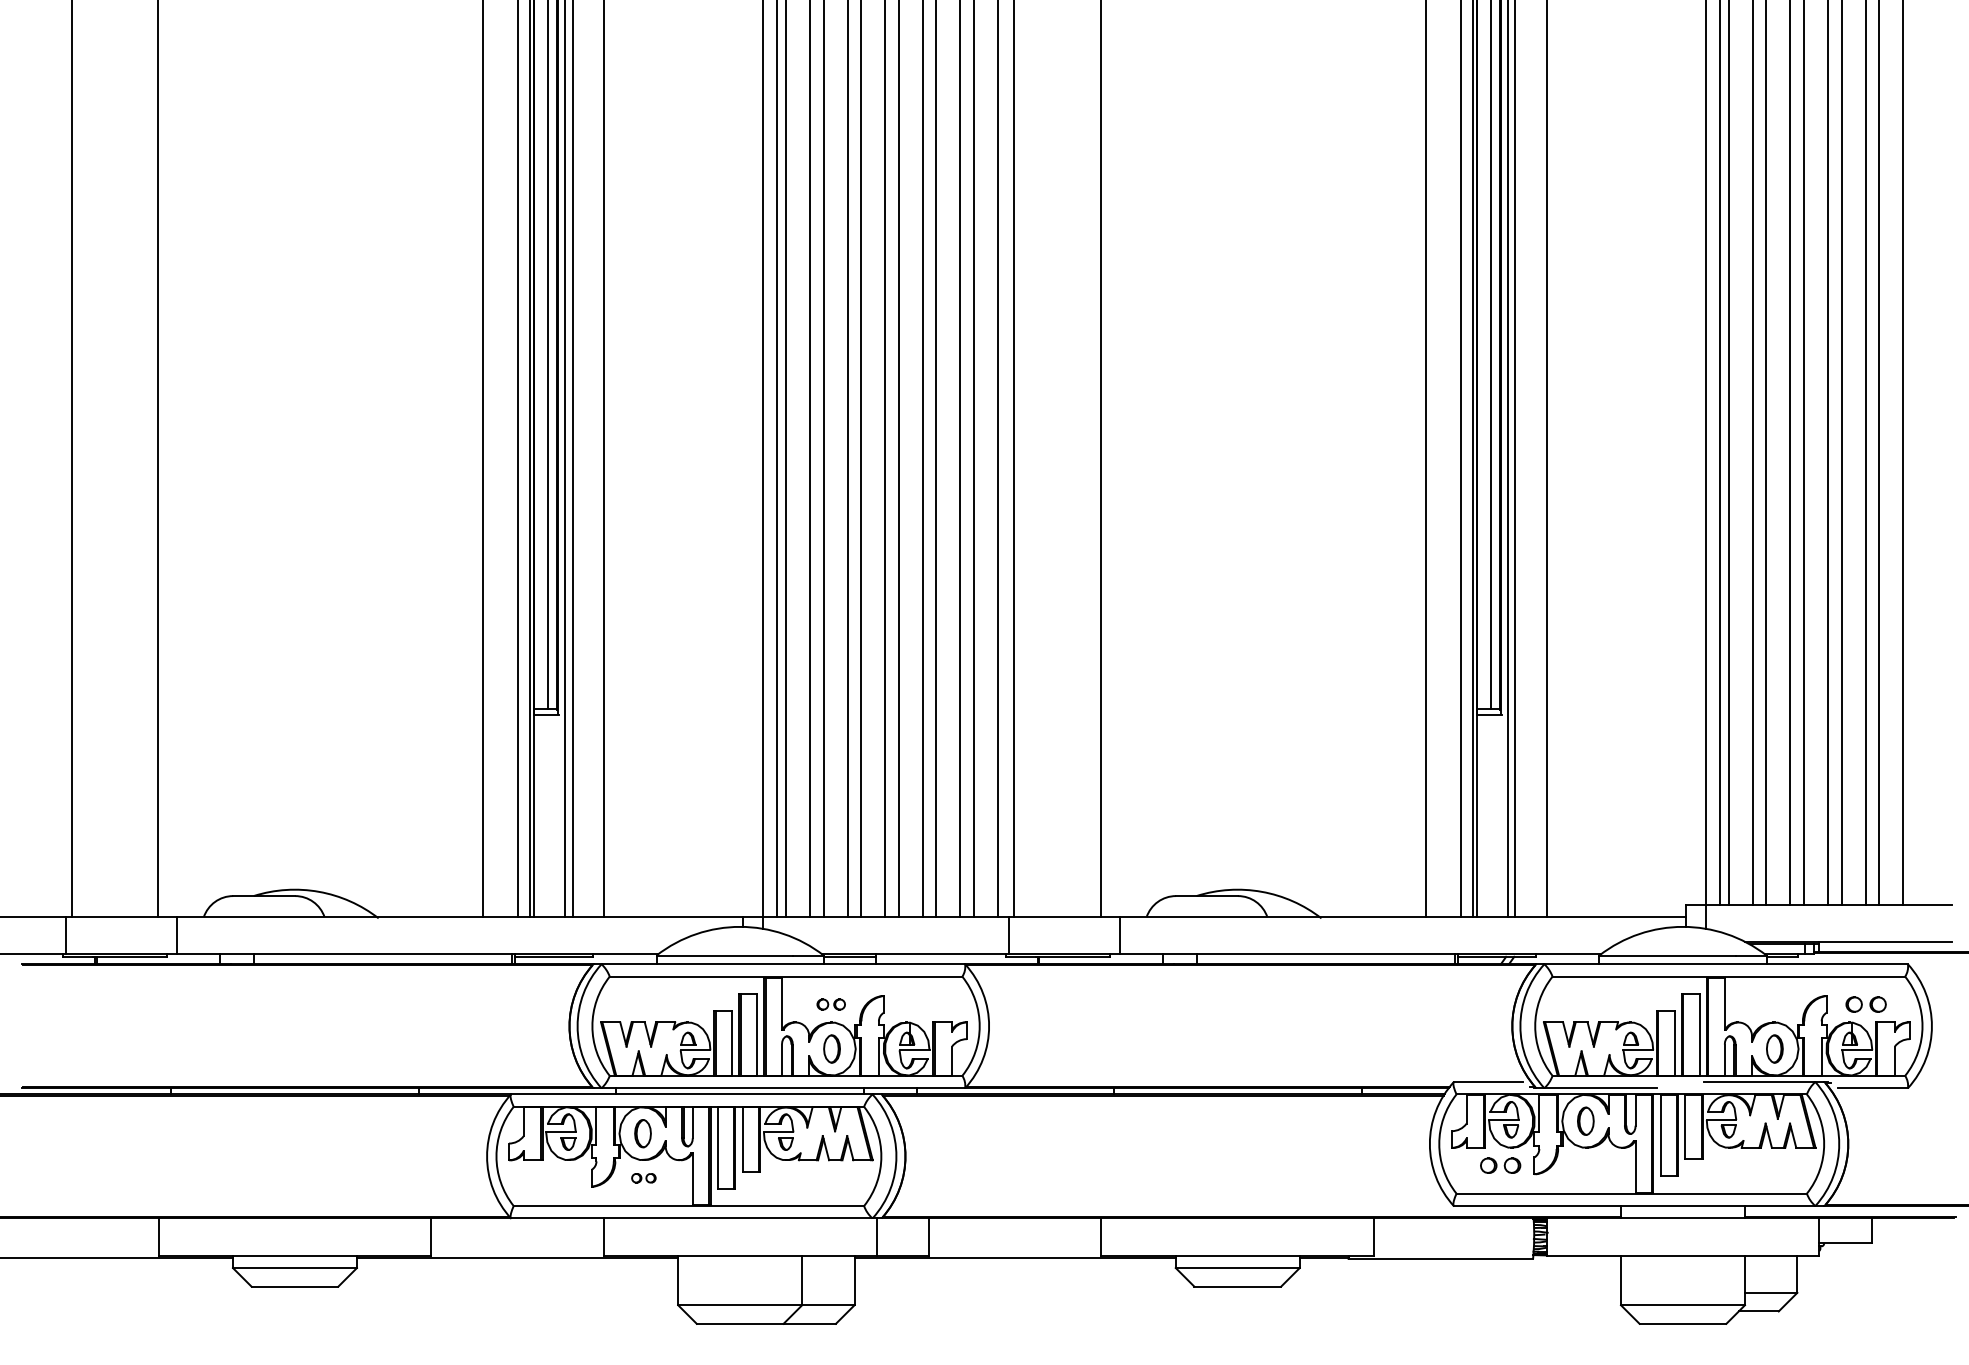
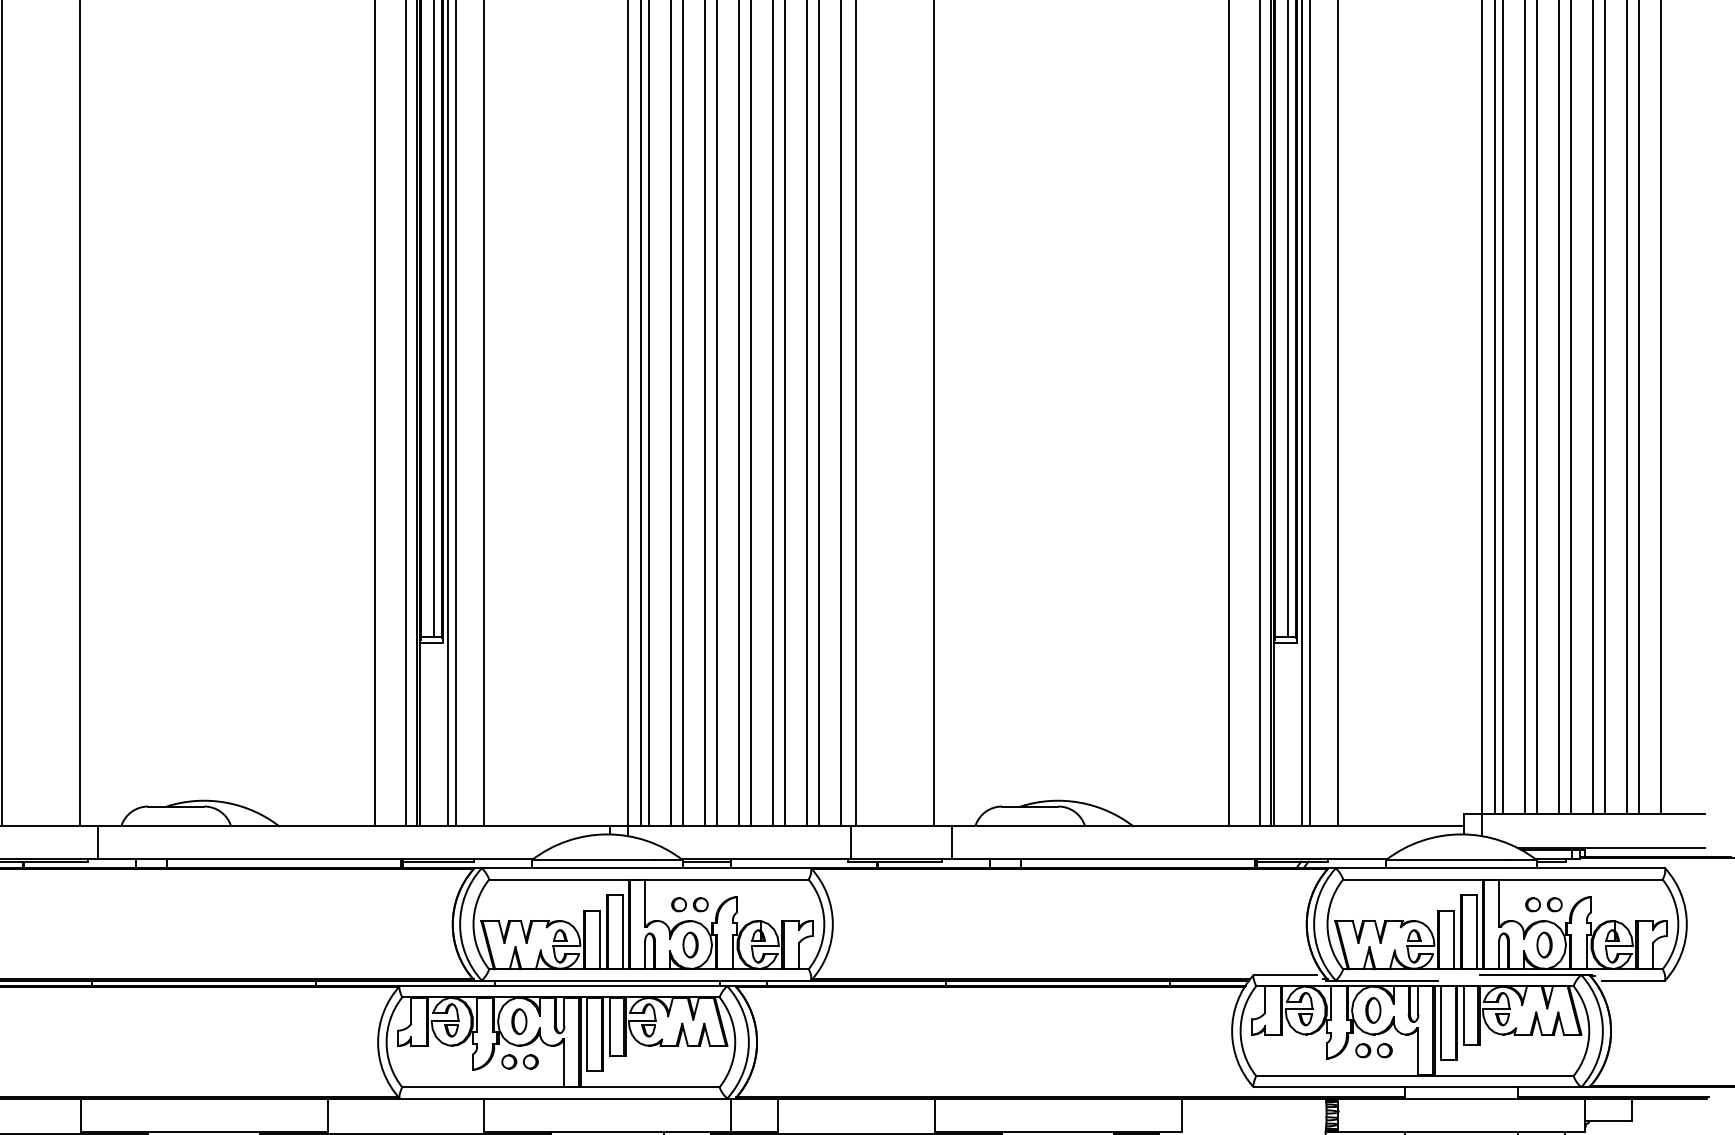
part: (830, 1004) -> (689, 904), size x1.43
part: (1865, 1004) -> (1543, 904), moved
part: (1500, 1165) -> (1373, 1050), moved
part: (643, 1178) -> (519, 1062), size x1.67

